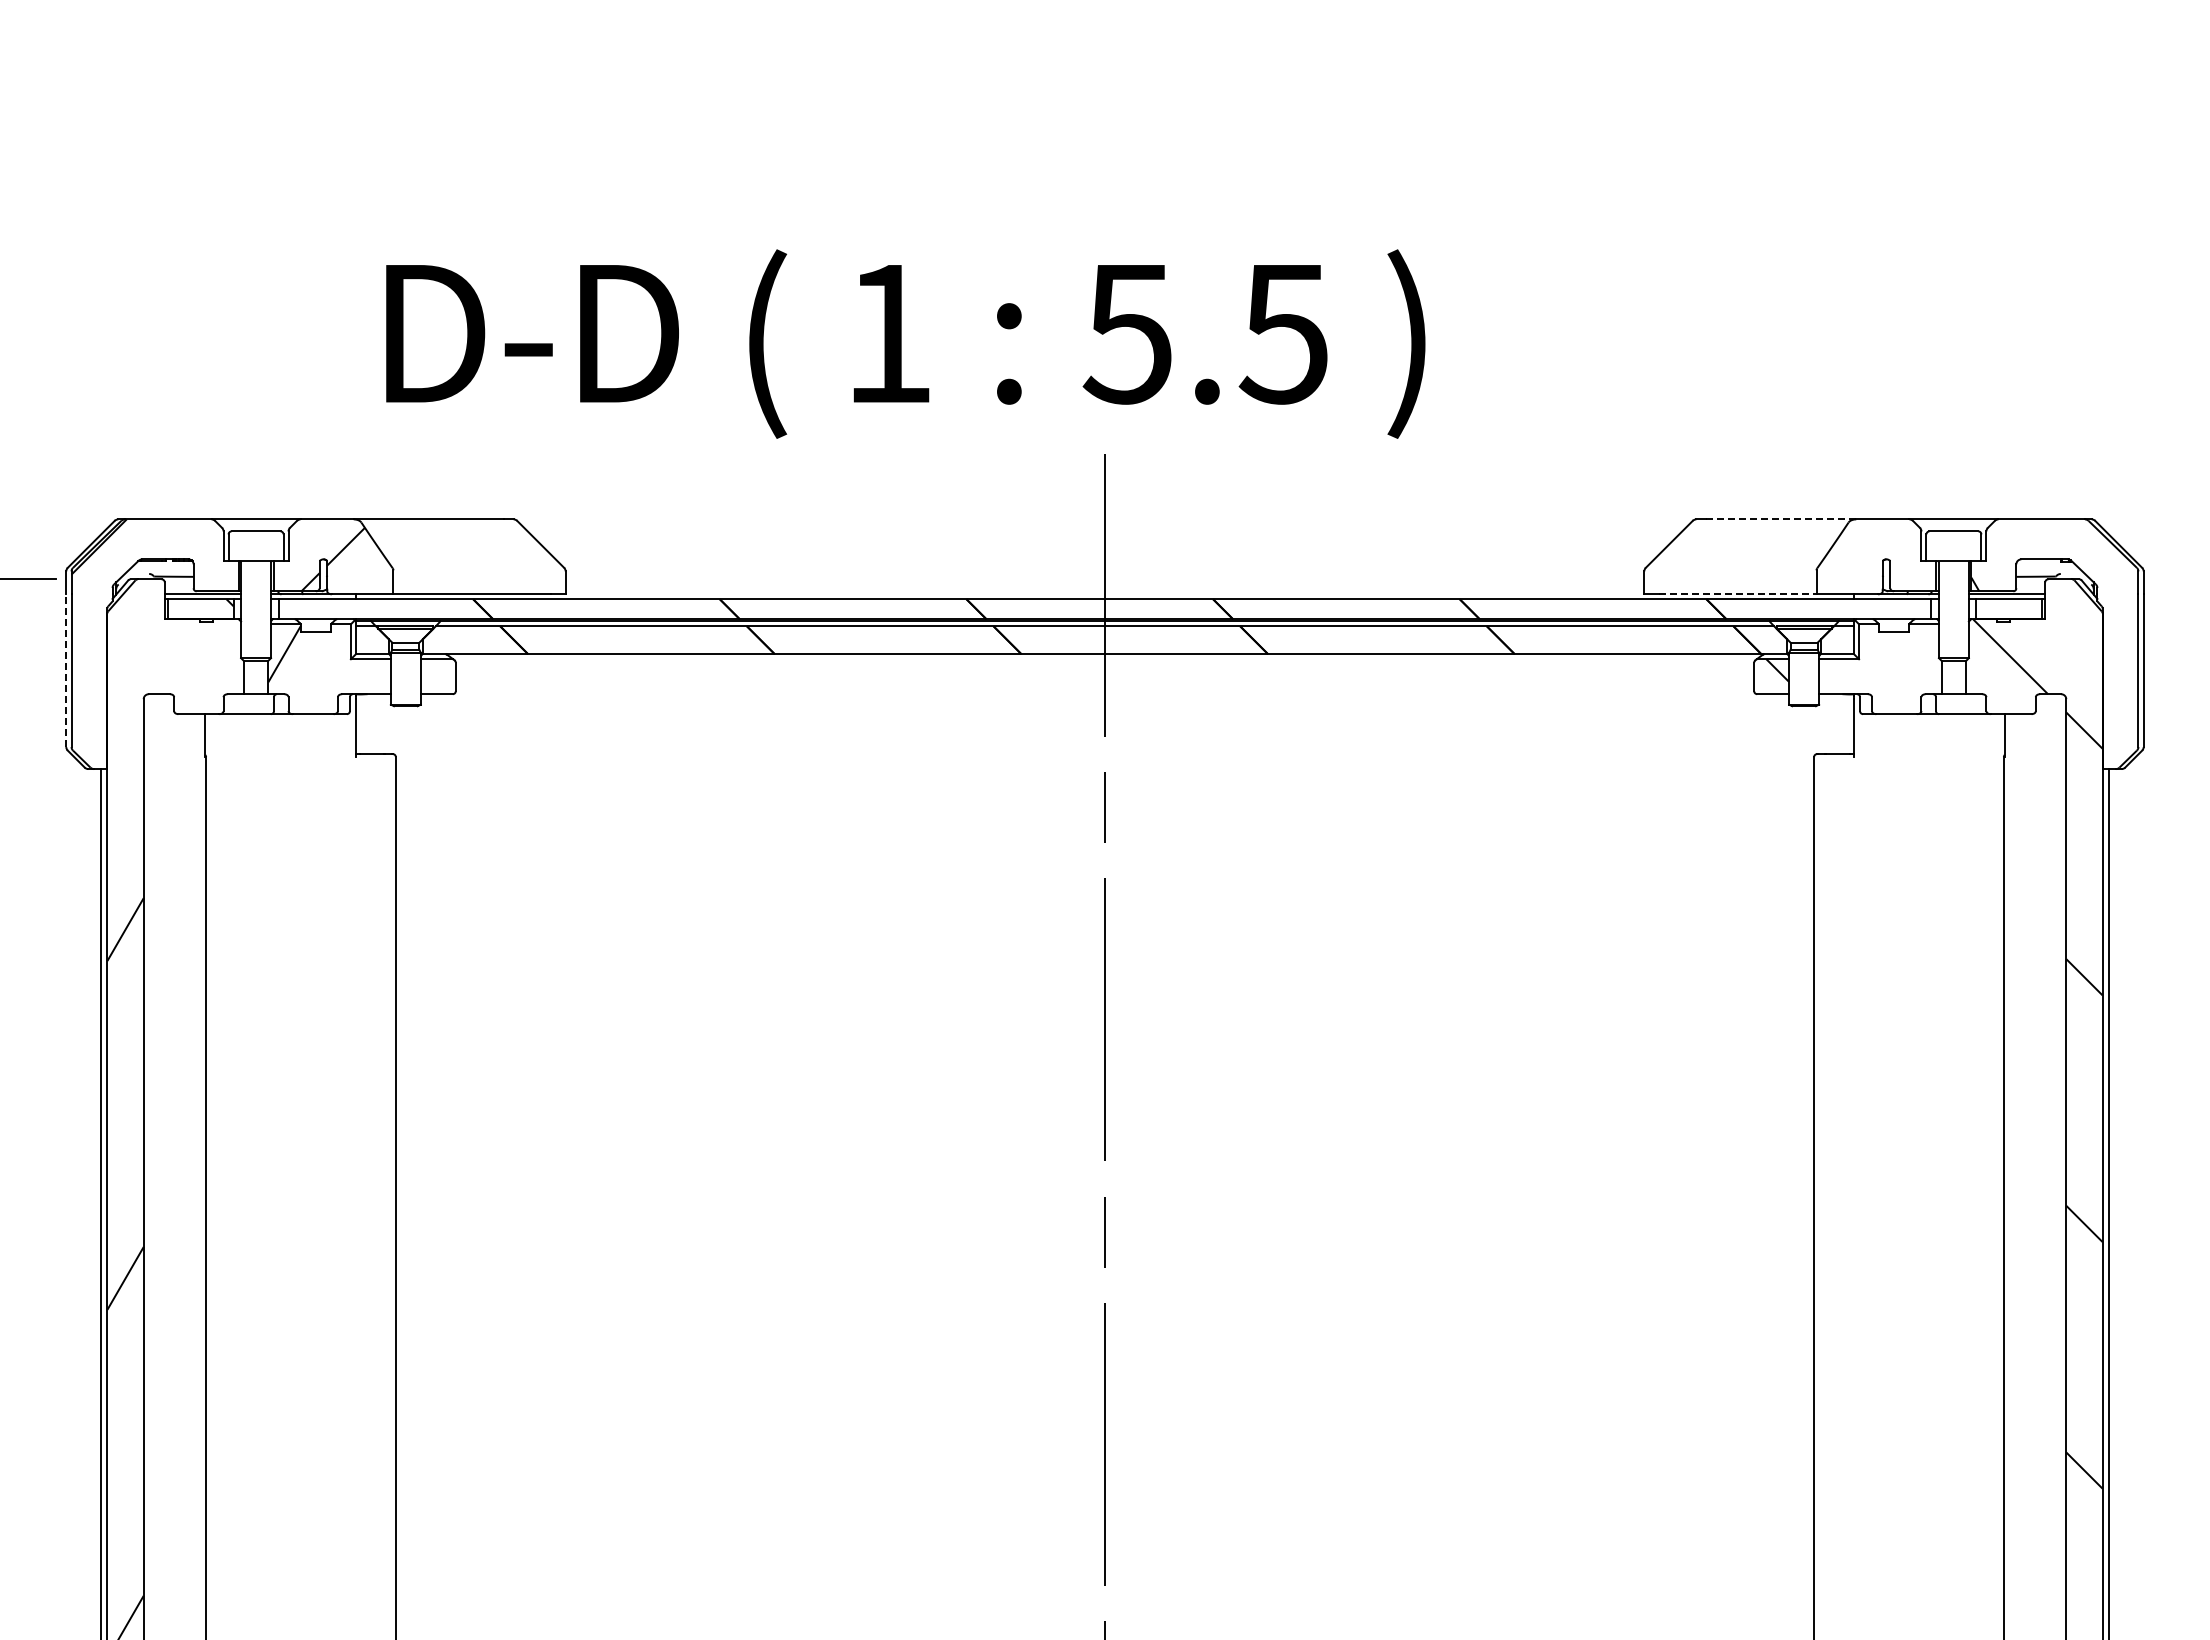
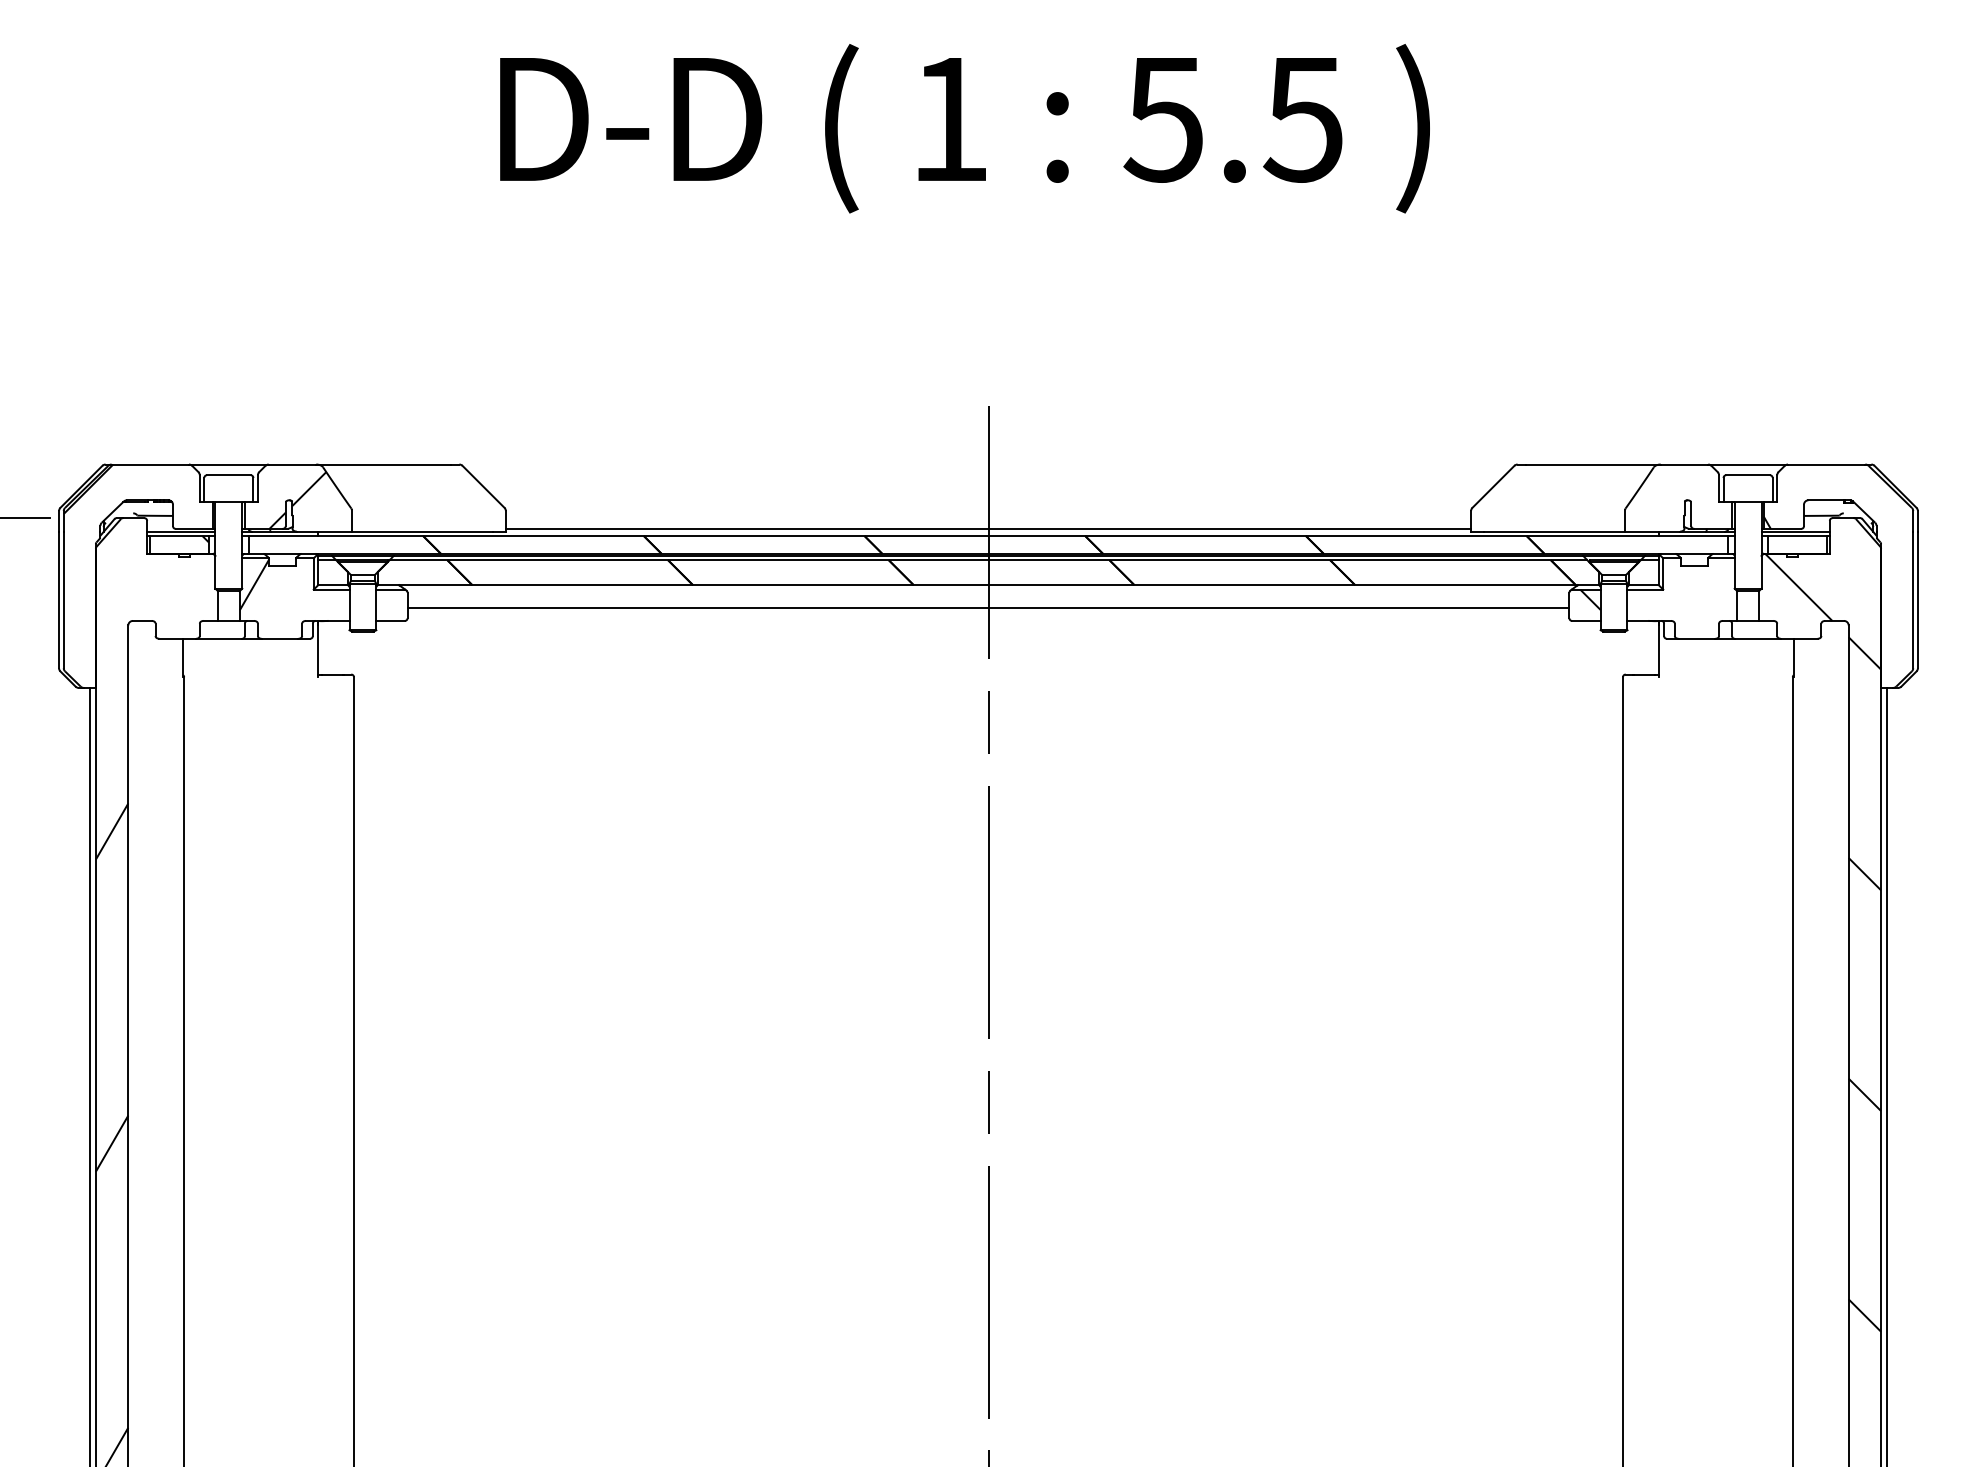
text: (905, 343) -> (964, 128), moved
line: (1780, 519) -> (1592, 464), dashed -> solid
line: (1104, 591) -> (988, 529), added
line: (1737, 594) -> (1554, 531), dashed -> solid
line: (66, 670) -> (59, 599), dashed -> solid
line: (1104, 679) -> (988, 607), added

